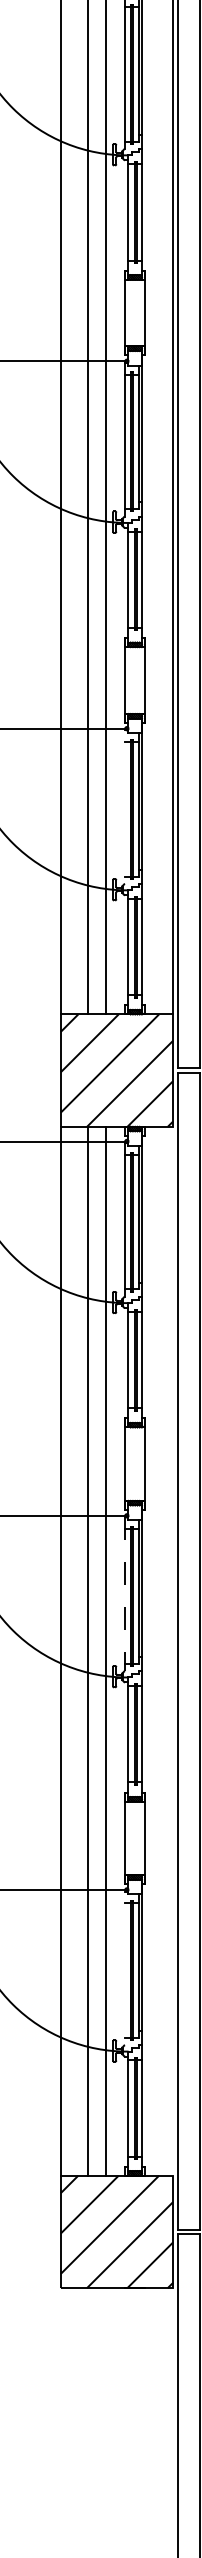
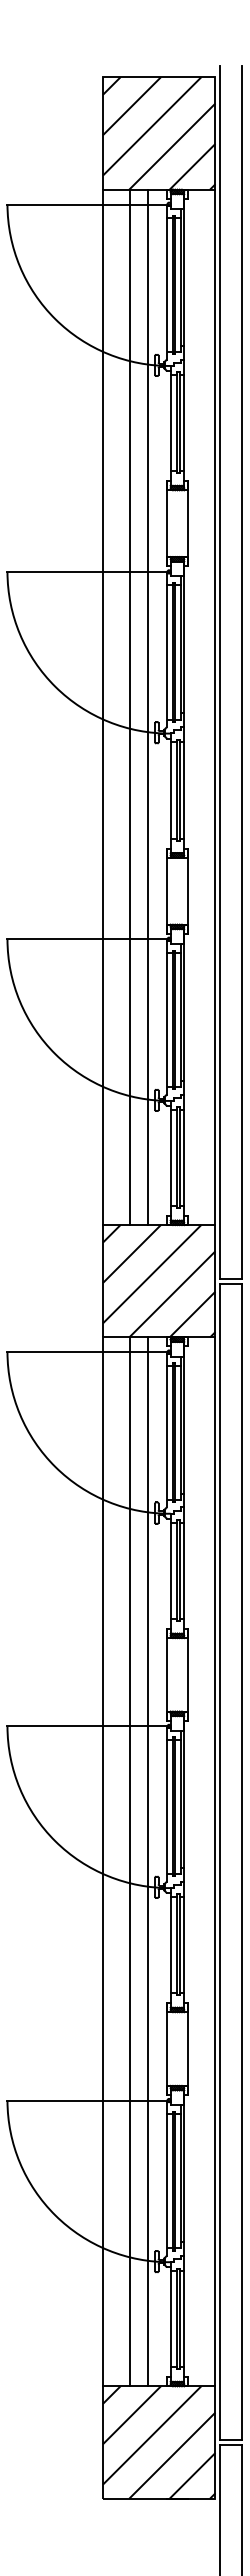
line: (125, 806) -> (167, 1017), added
line: (125, 1593) -> (167, 1804), dashed -> solid
line: (173, 1650) -> (215, 1861), added
line: (125, 1967) -> (167, 2178), added

